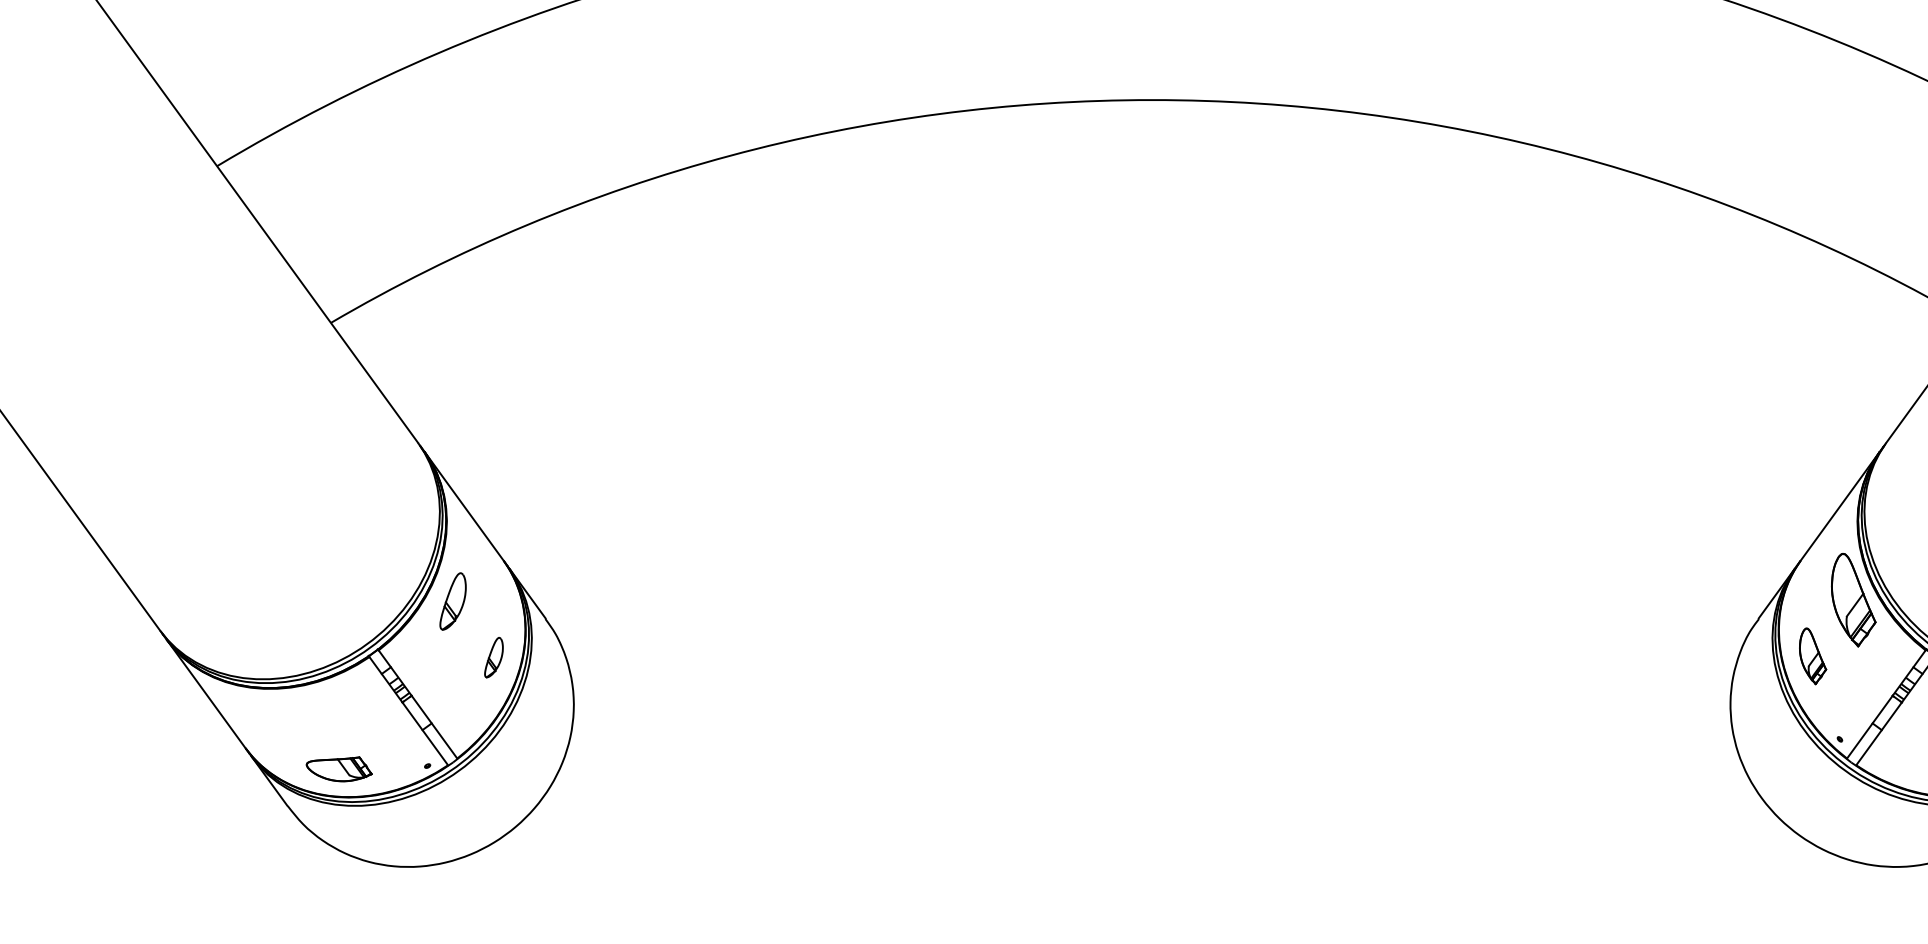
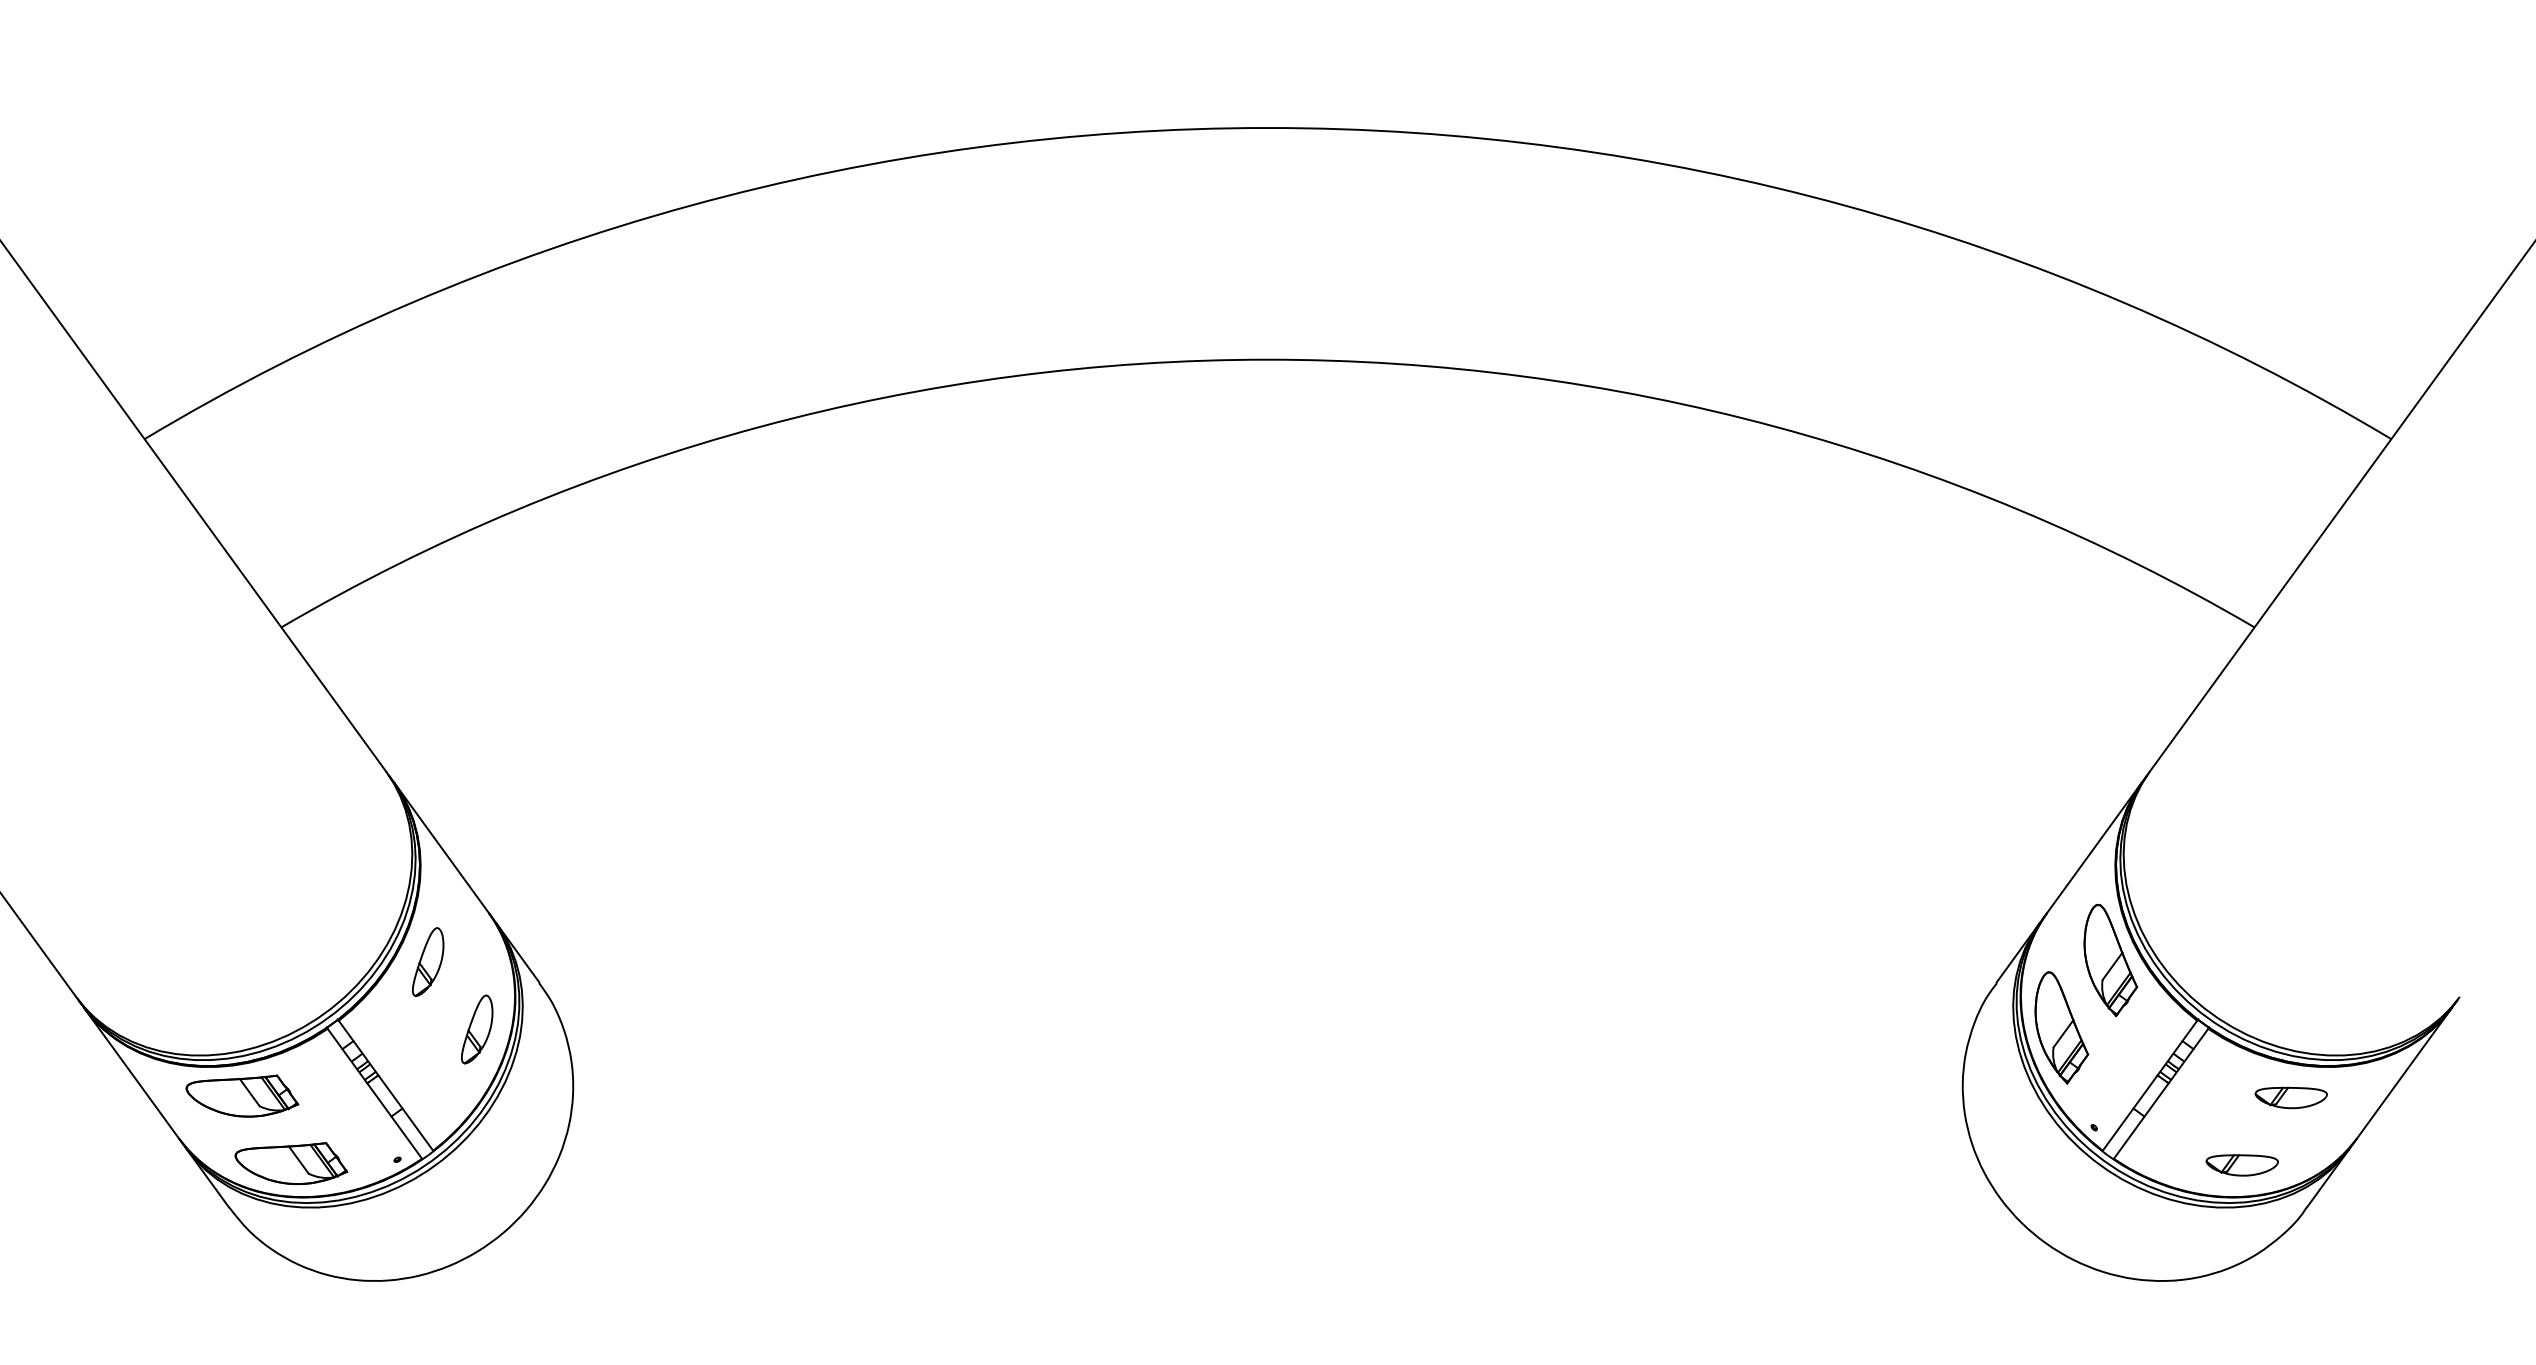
part: (1812, 655) -> (2061, 1027), size x1.67
part: (494, 657) -> (477, 1029), size x1.43
part: (298, 712) -> (242, 1095), added
part: (339, 769) -> (291, 1163), size x1.43

